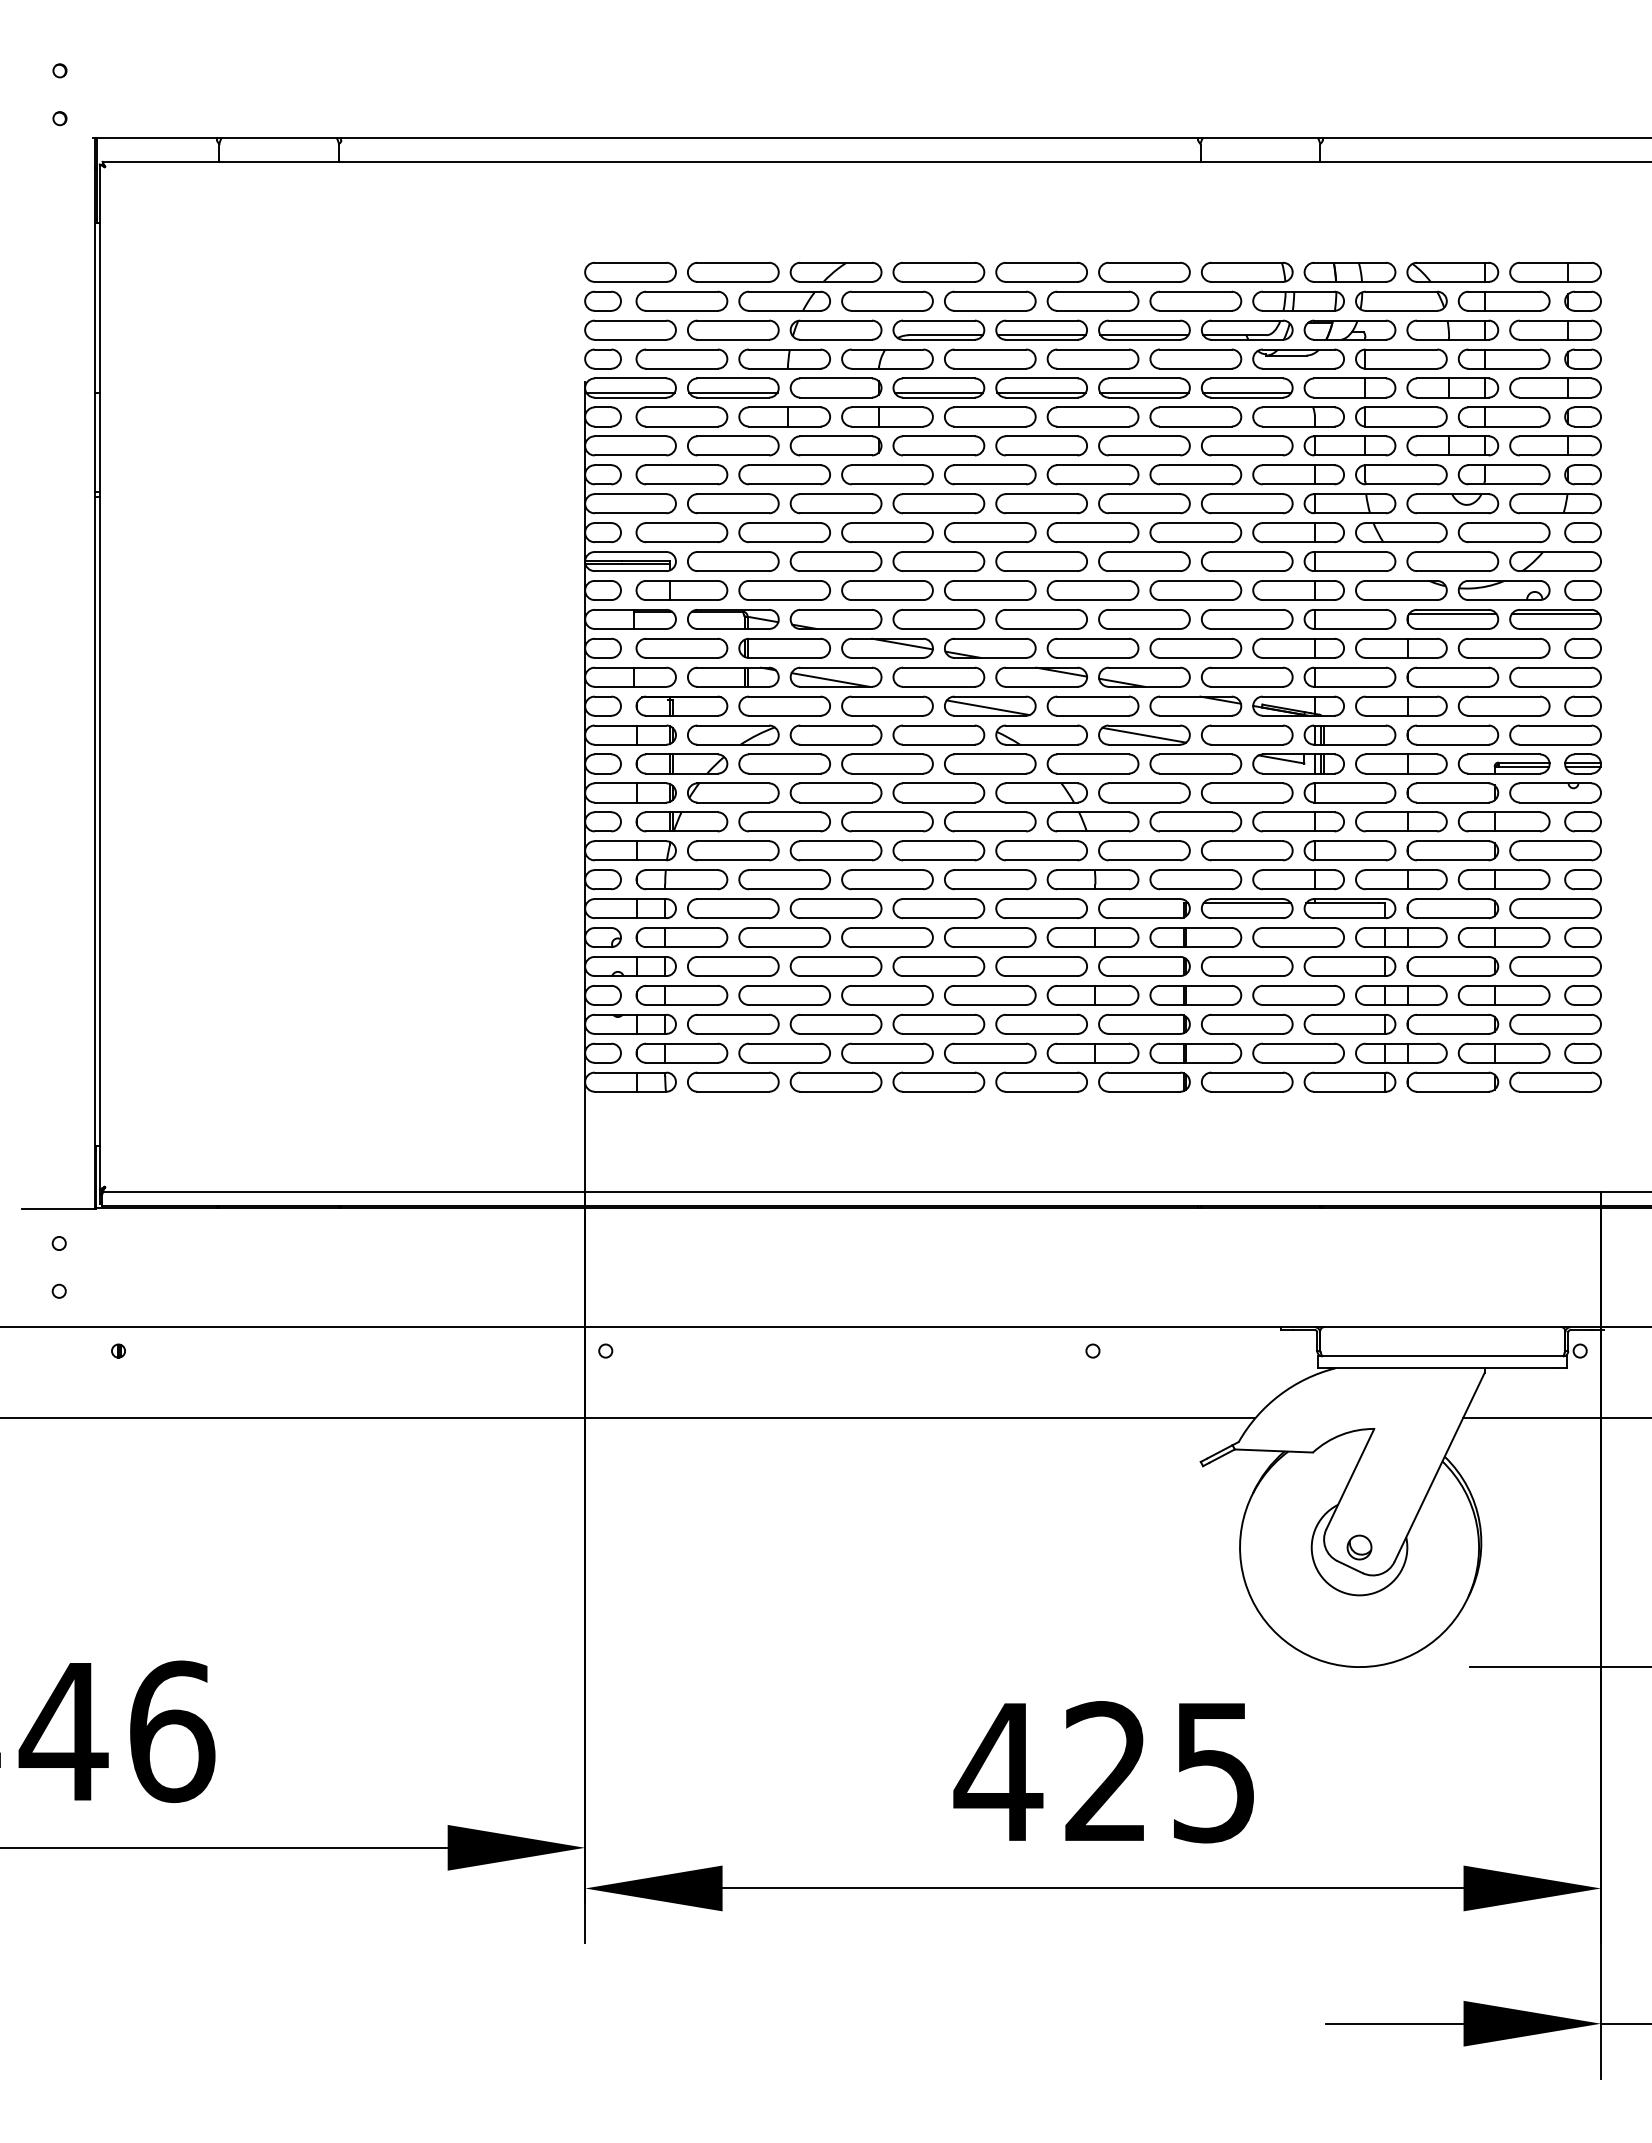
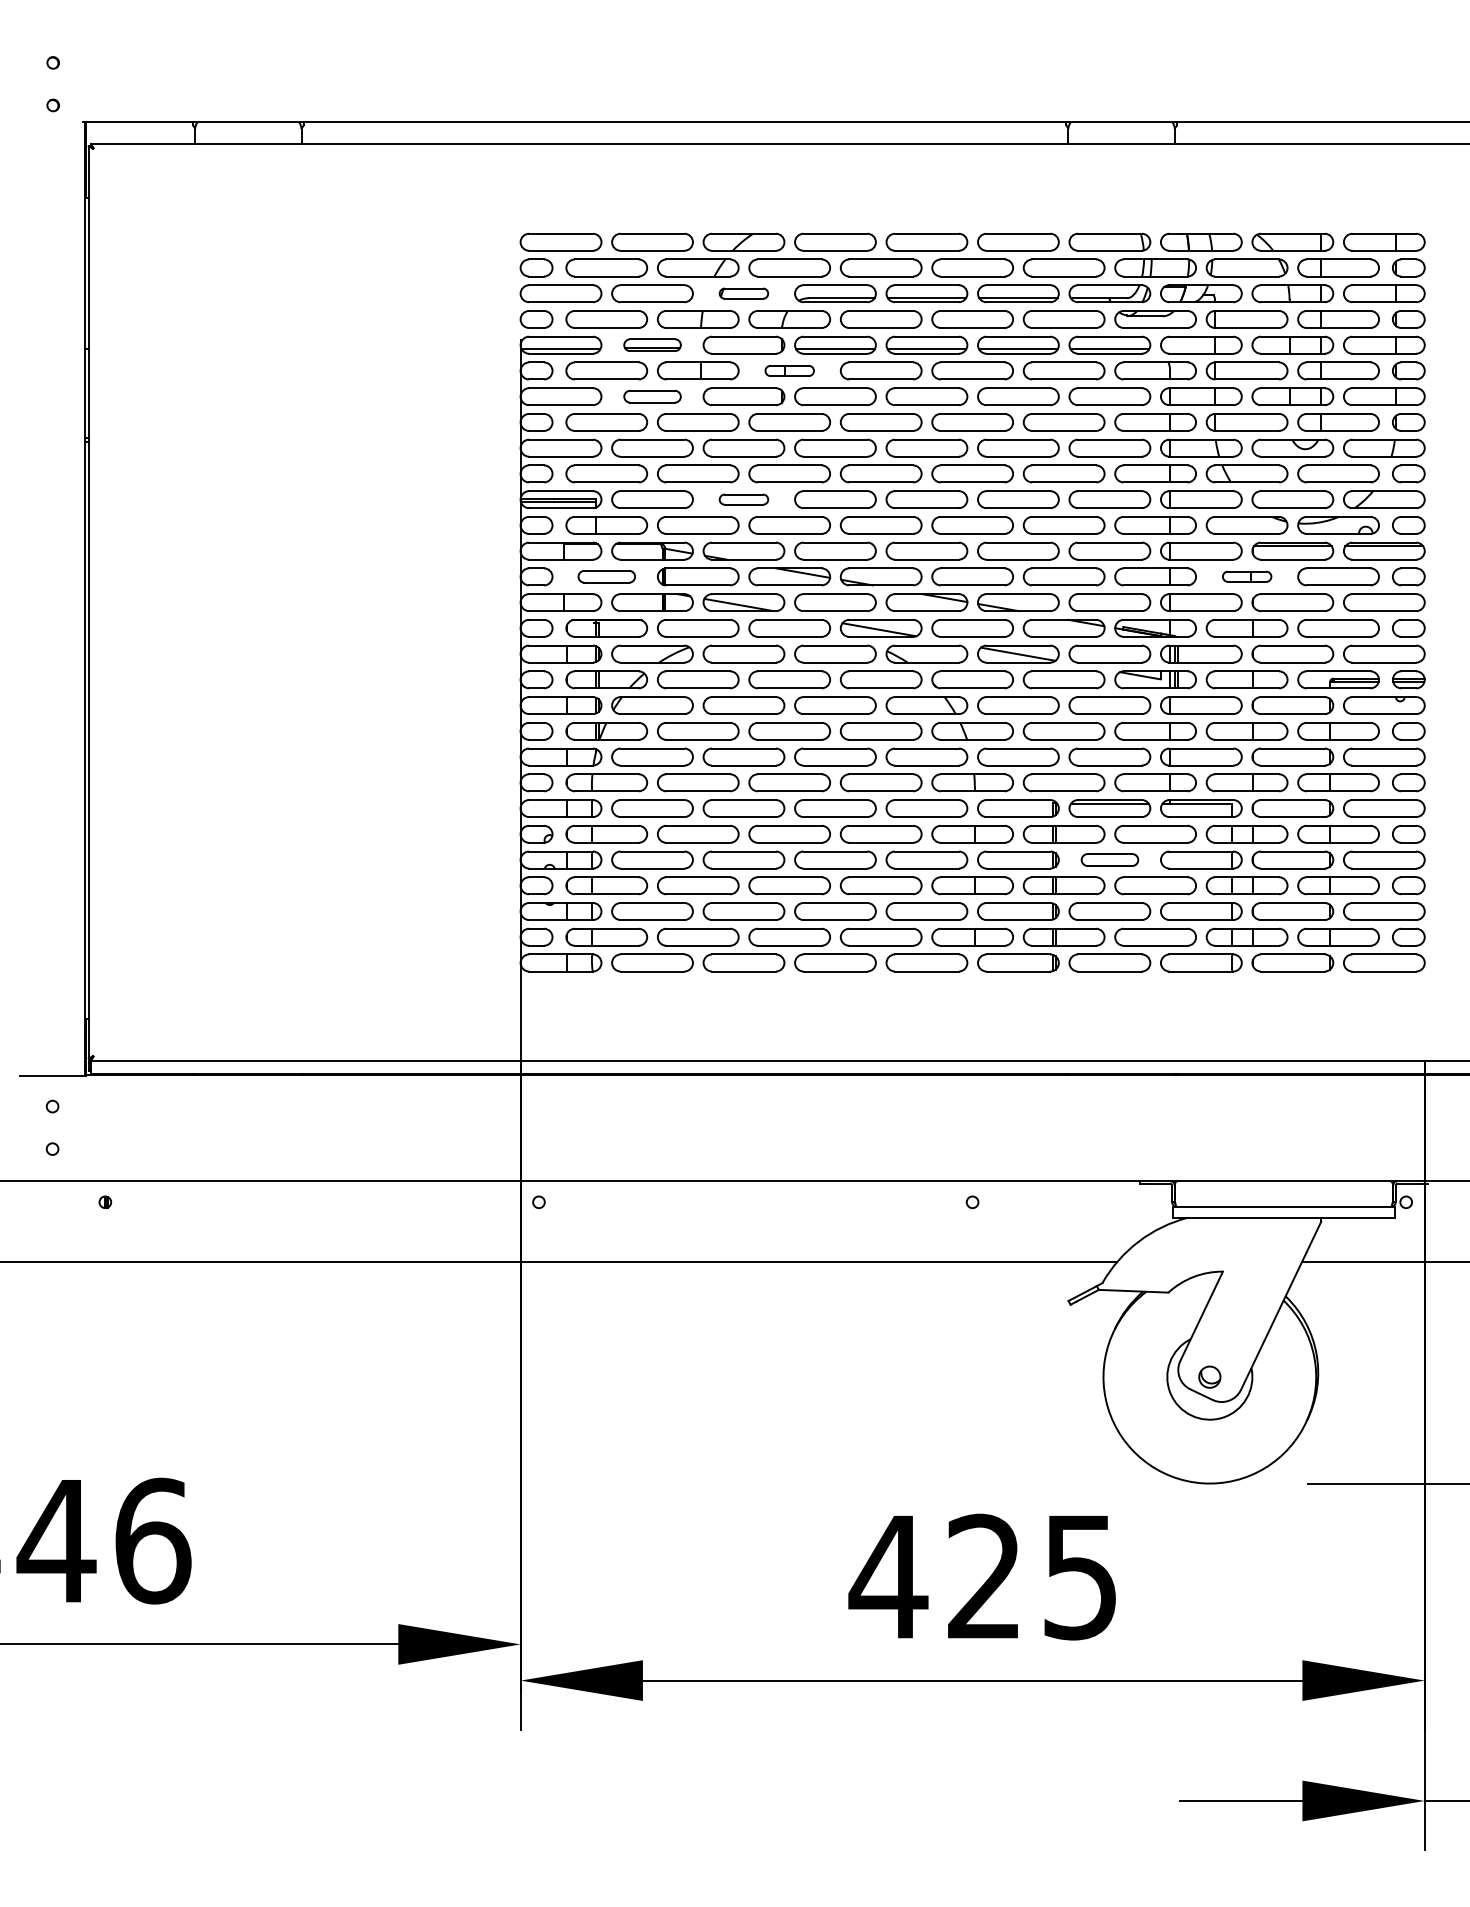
part: (835, 329) -> (743, 293), size x0.6
part: (733, 387) -> (652, 344), size x0.7
part: (887, 416) -> (789, 370), size x0.6
part: (733, 445) -> (652, 396), size x0.7
part: (835, 561) -> (743, 499), size x0.6
part: (681, 647) -> (606, 576), size x0.7
part: (1401, 647) -> (1247, 576), size x0.6
part: (1247, 966) -> (1110, 860), size x0.7

